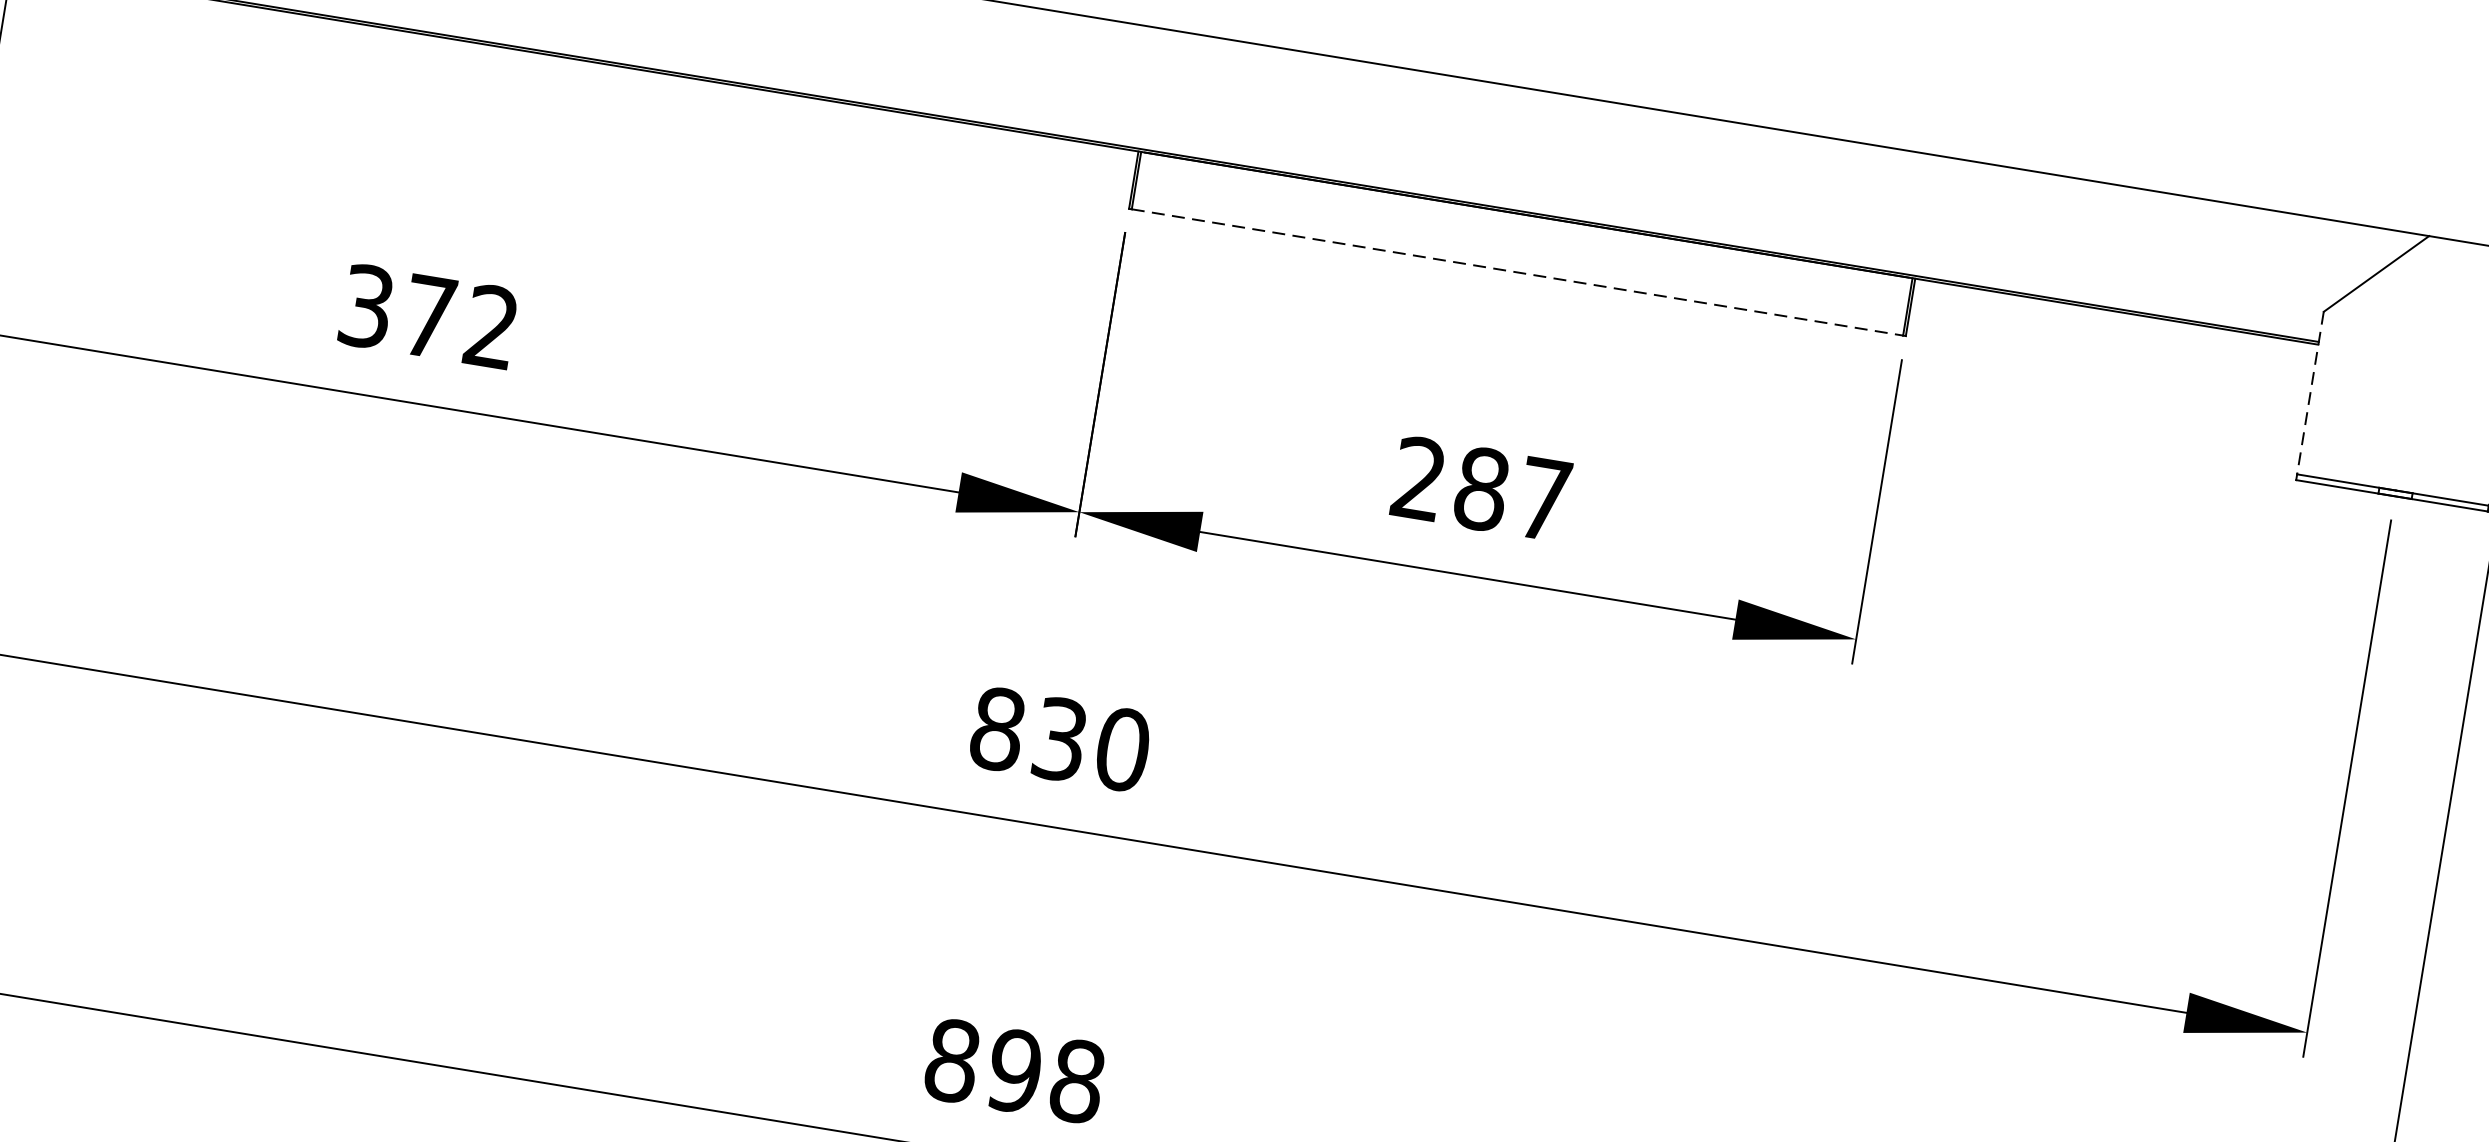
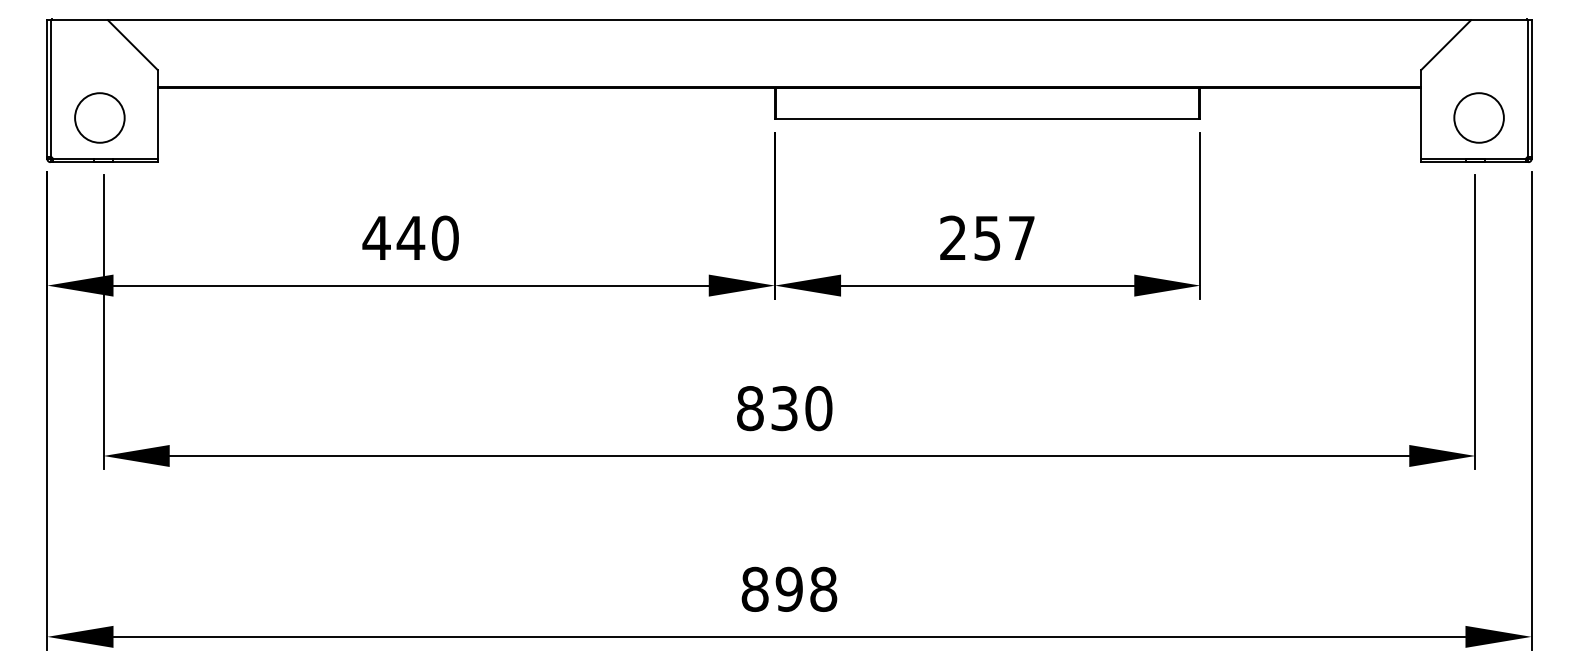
line: (1518, 272) -> (988, 119), dashed -> solid
text: (428, 315) -> (410, 237), 372 -> 440
line: (2310, 393) -> (1421, 114), dashed -> solid
circle: (2414, 415) -> (1478, 117), added
text: (1481, 487) -> (987, 237), 287 -> 257

